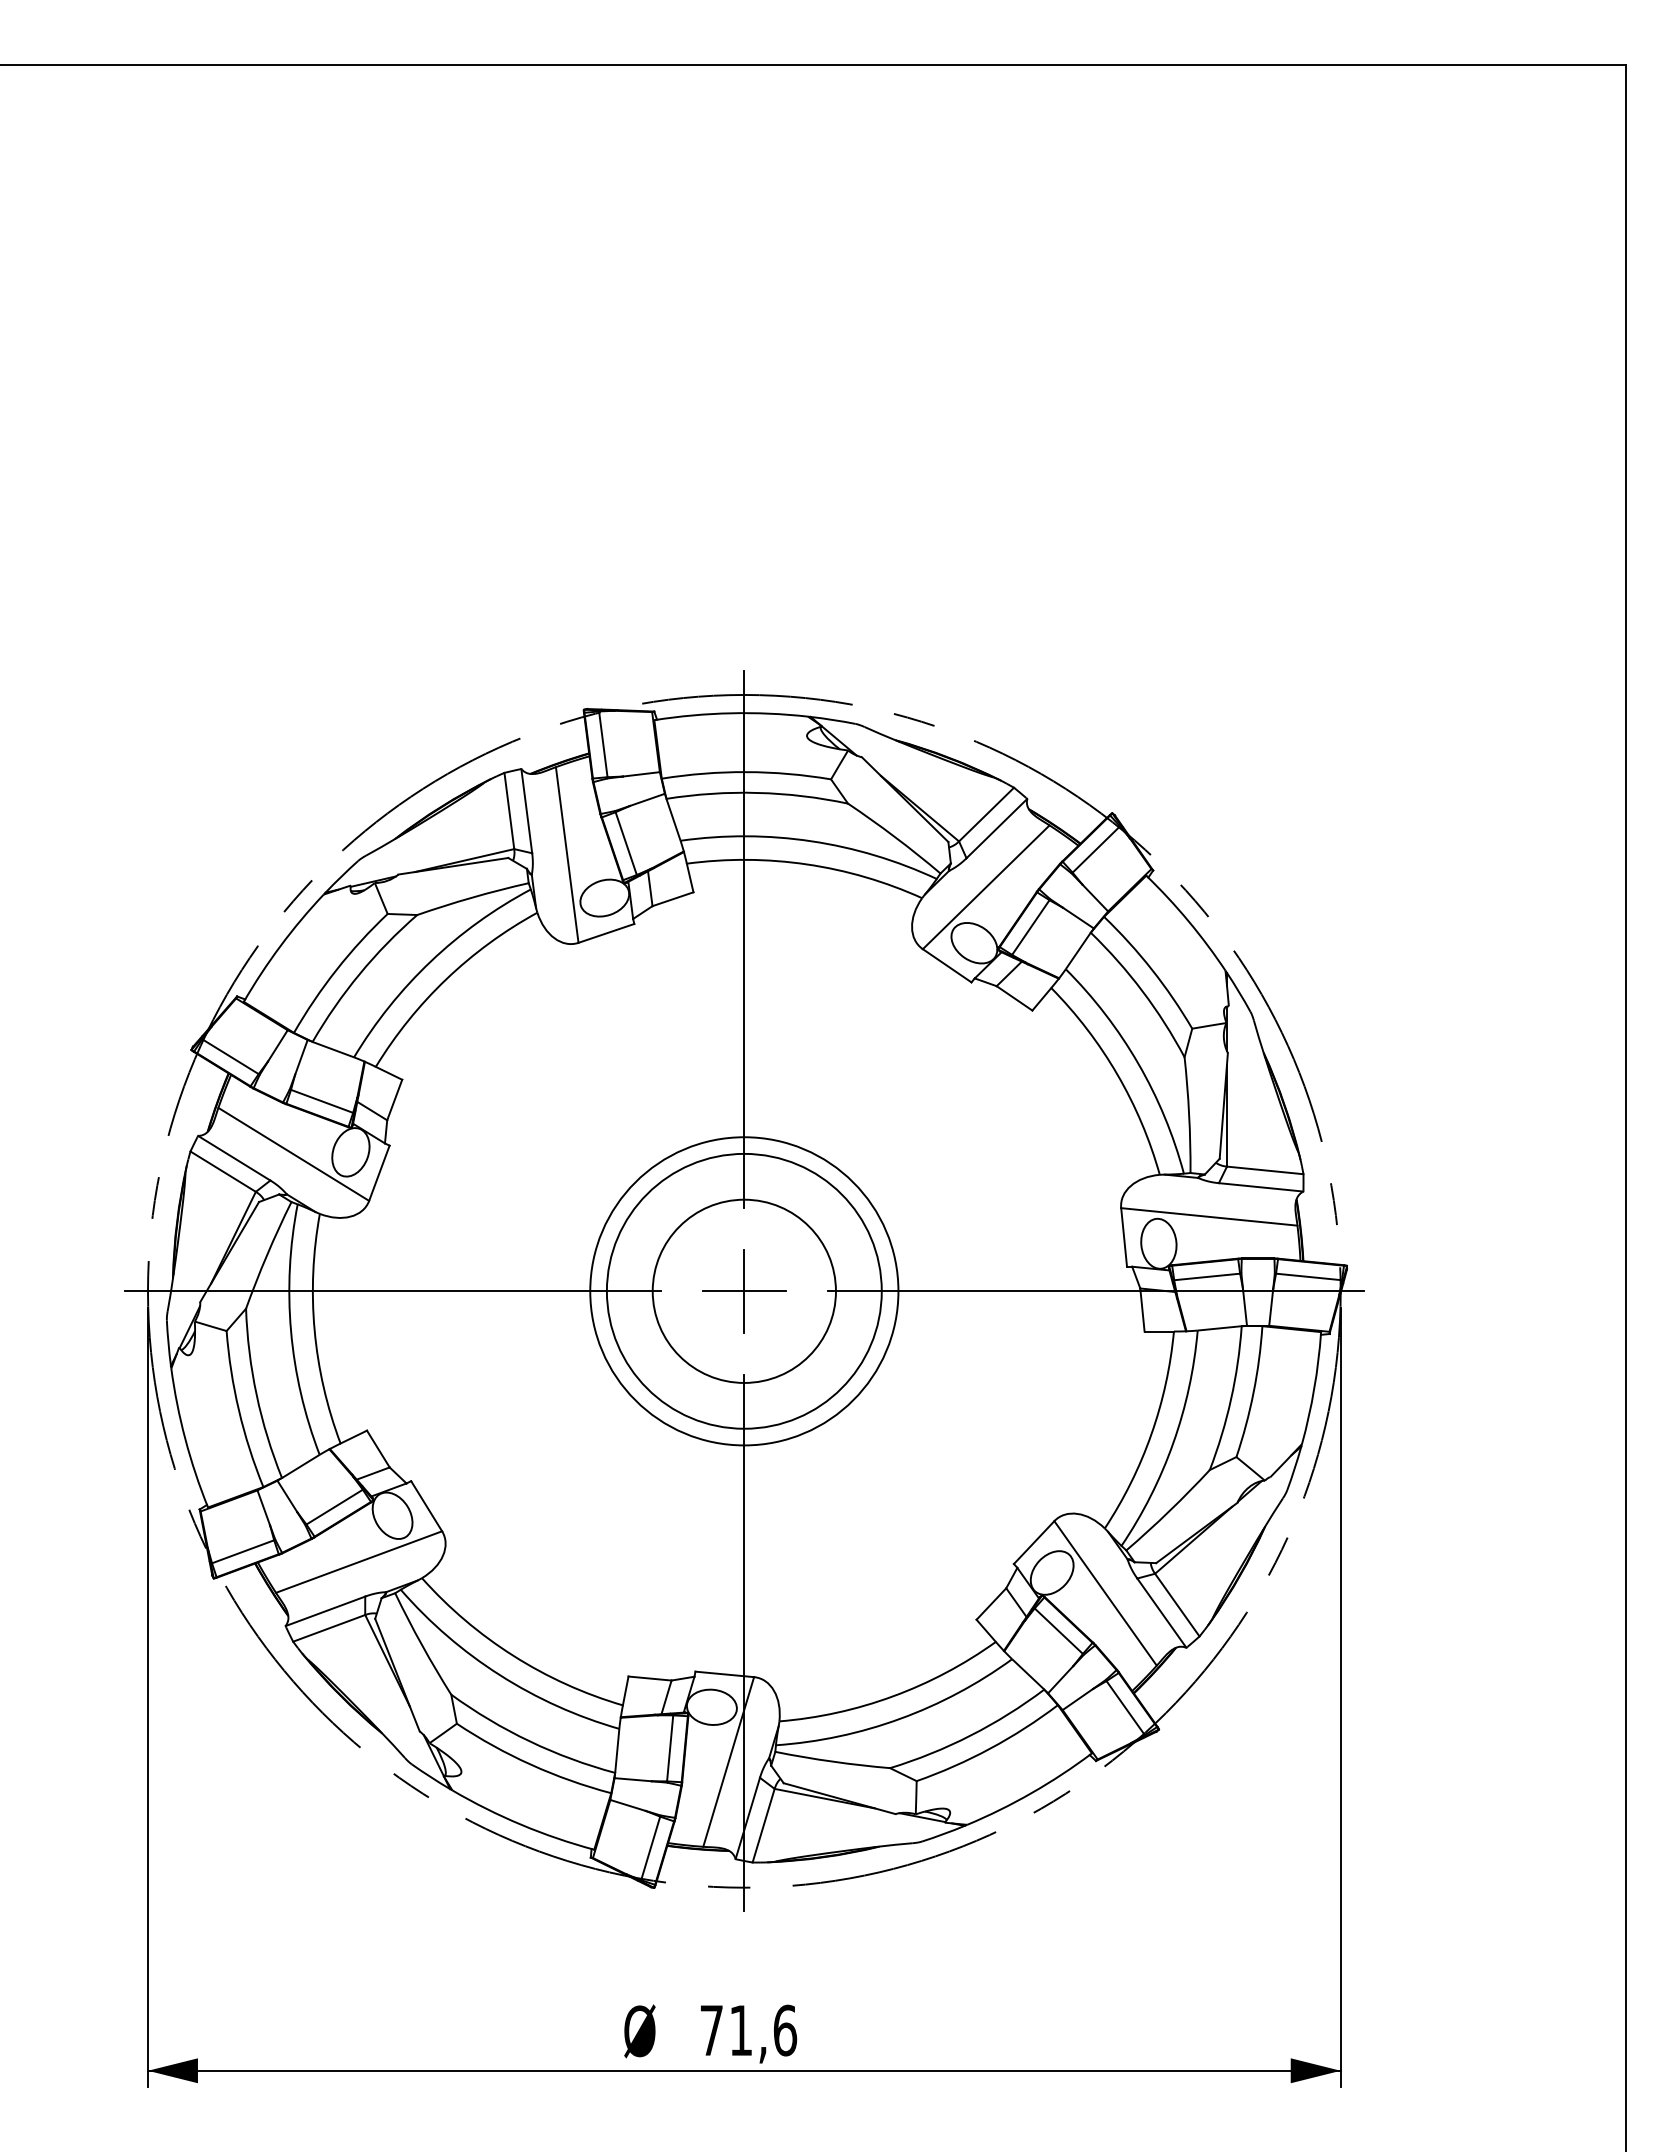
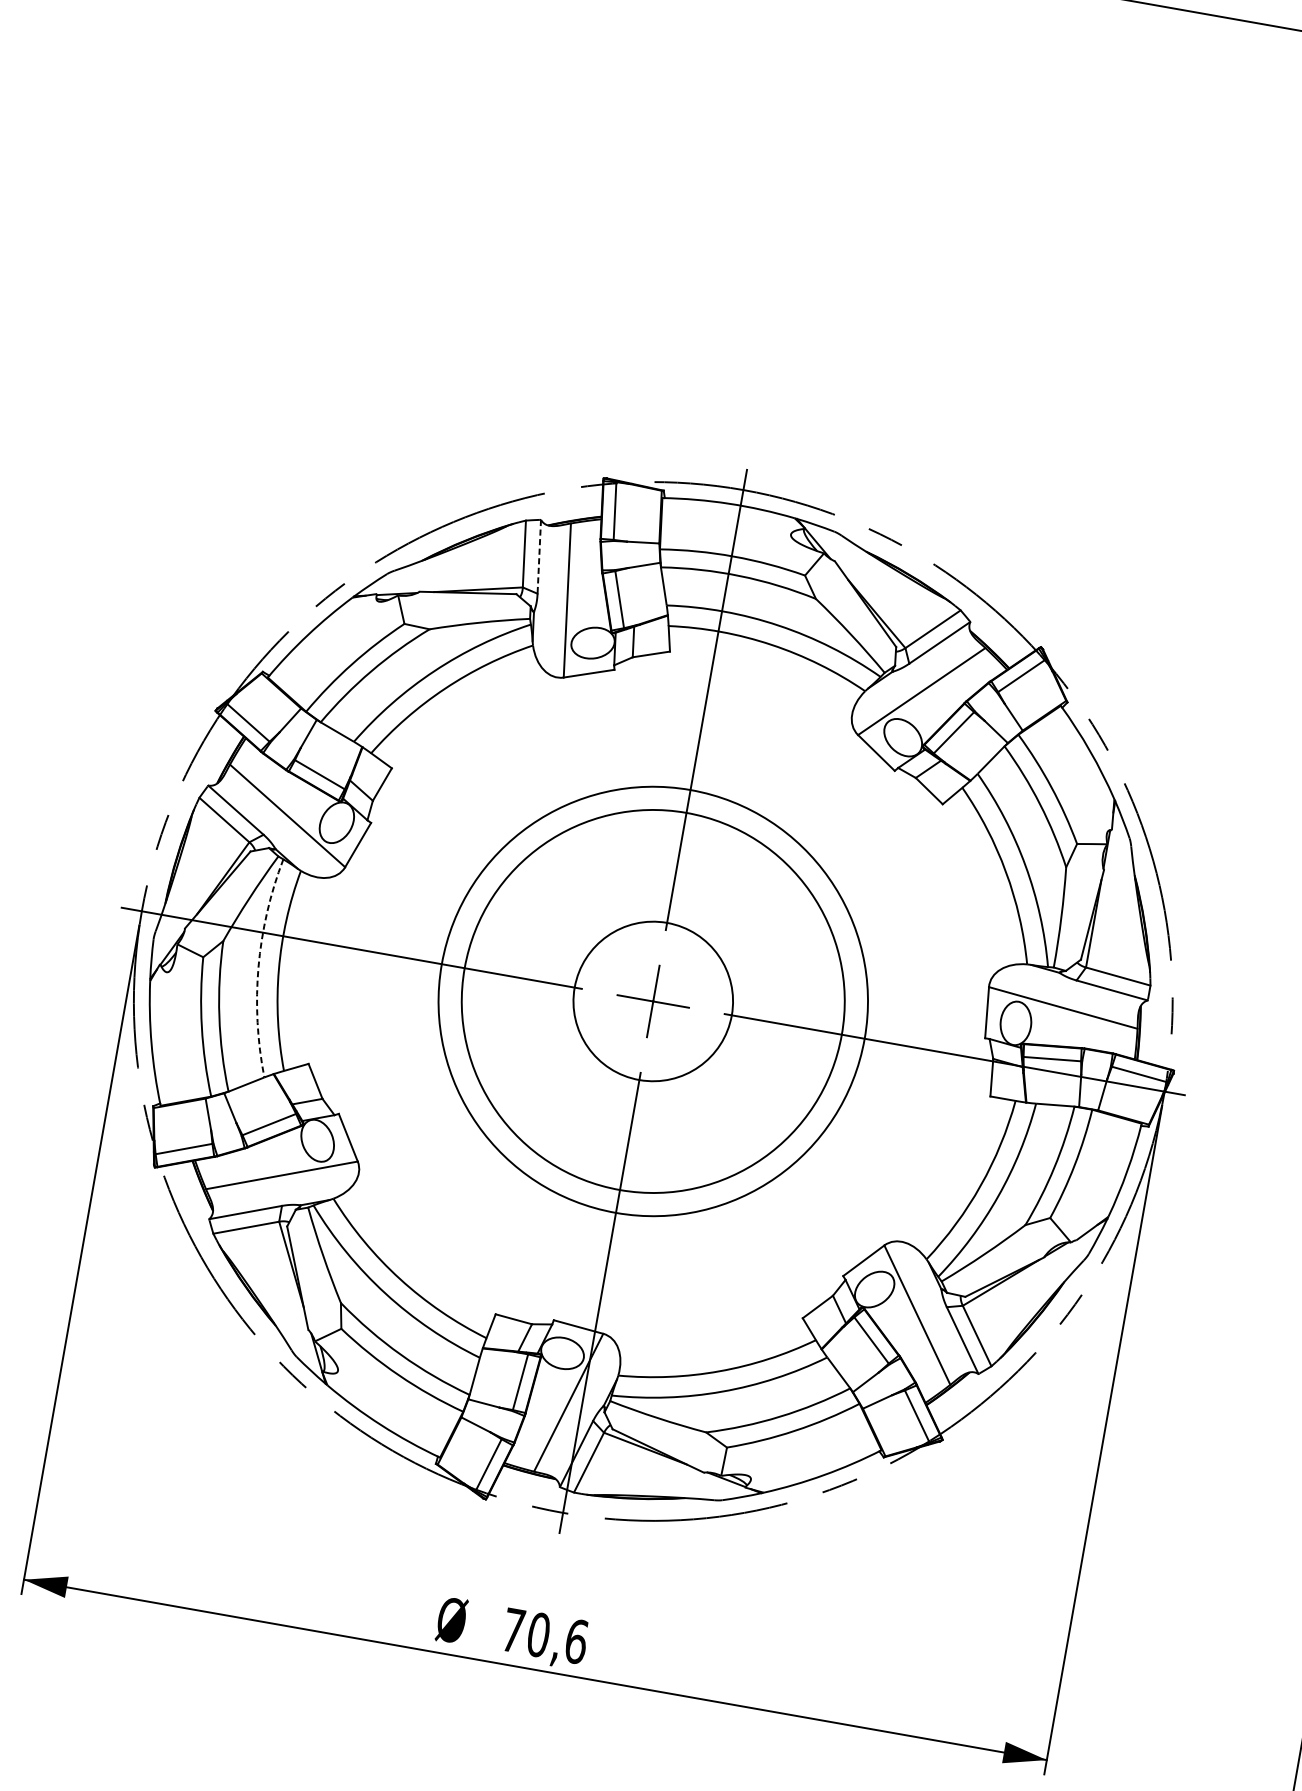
line: (526, 811) -> (539, 557), solid -> dashed
circle: (743, 1290) -> (652, 1000), size x1.6
circle: (744, 1291) -> (653, 1001), size x1.6
arc: (291, 1331) -> (258, 967), solid -> dashed
text: (740, 2030) -> (538, 1634), 71,6 -> 70,6

